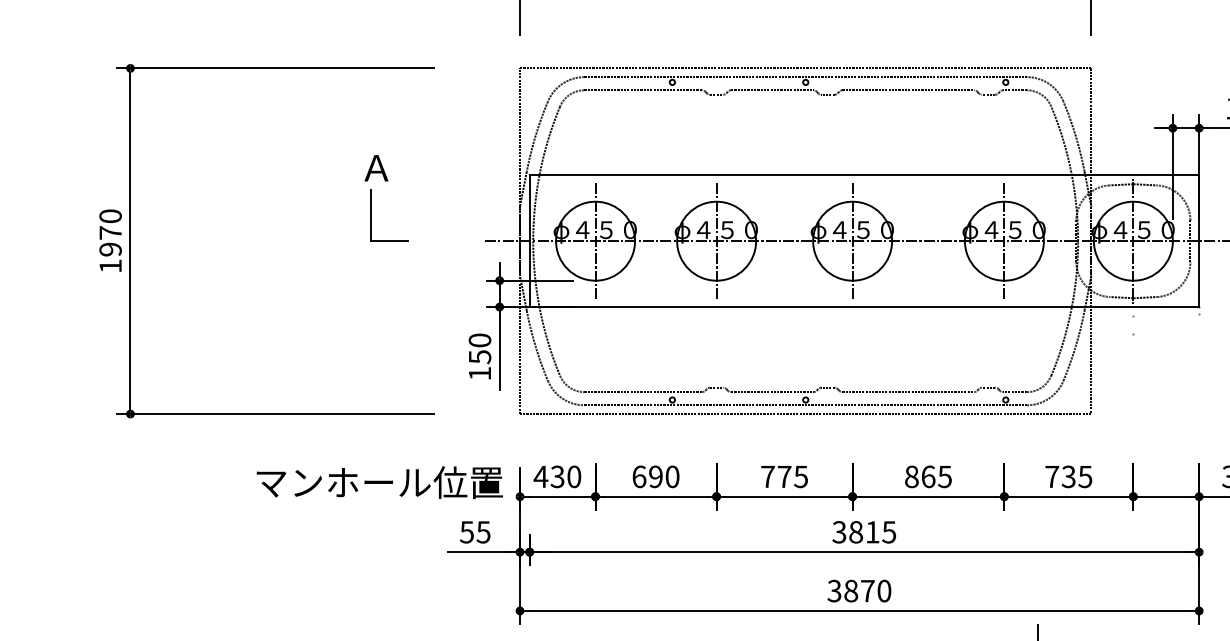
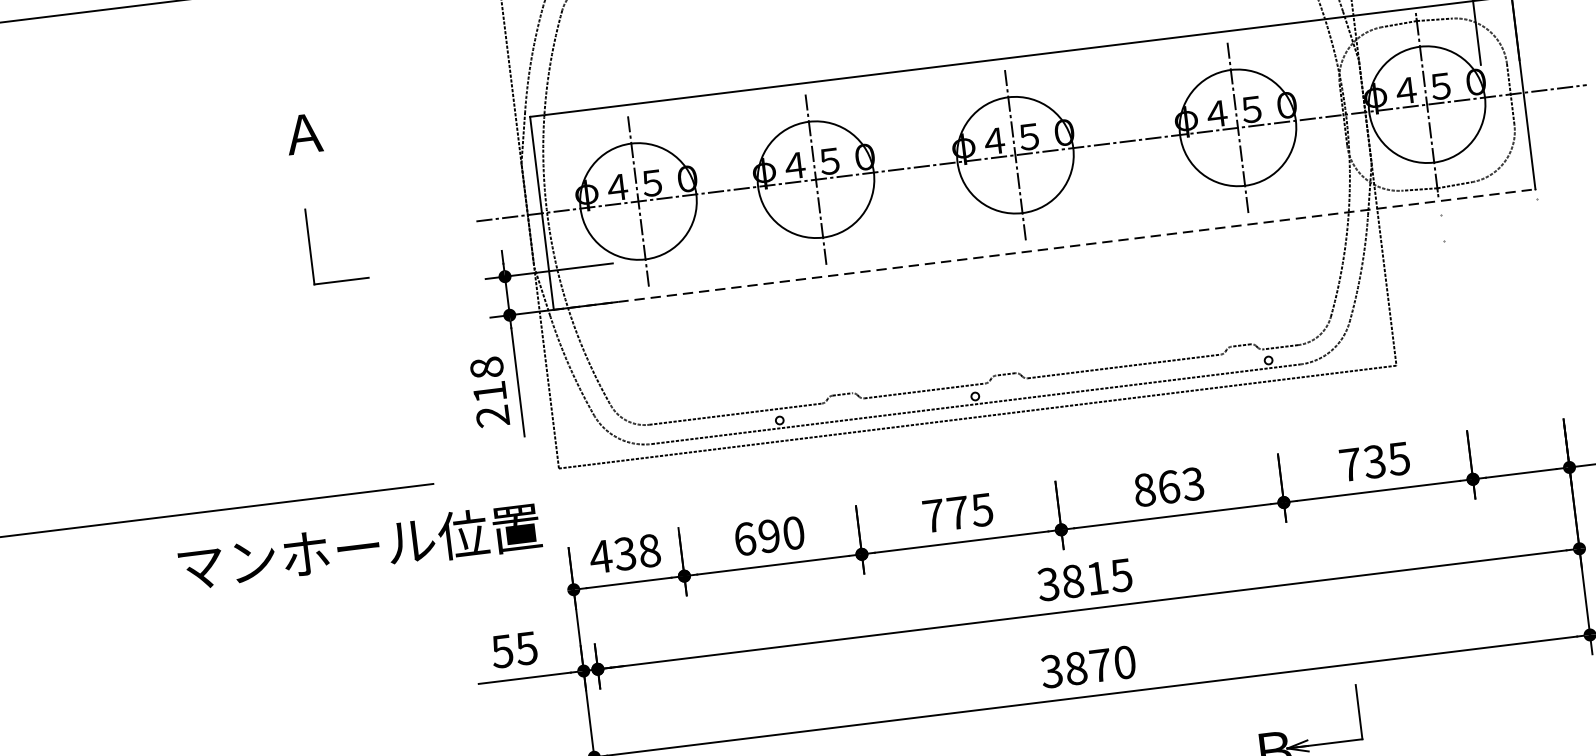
part: (371, 215) -> (310, 246), moved
line: (864, 307) -> (1044, 250), solid -> dashed
text: (479, 356) -> (489, 391), 150 -> 218
text: (574, 476) -> (649, 550), 430 -> 438
text: (944, 476) -> (1192, 483), 865 -> 863
text: (379, 482) -> (359, 547), moved

